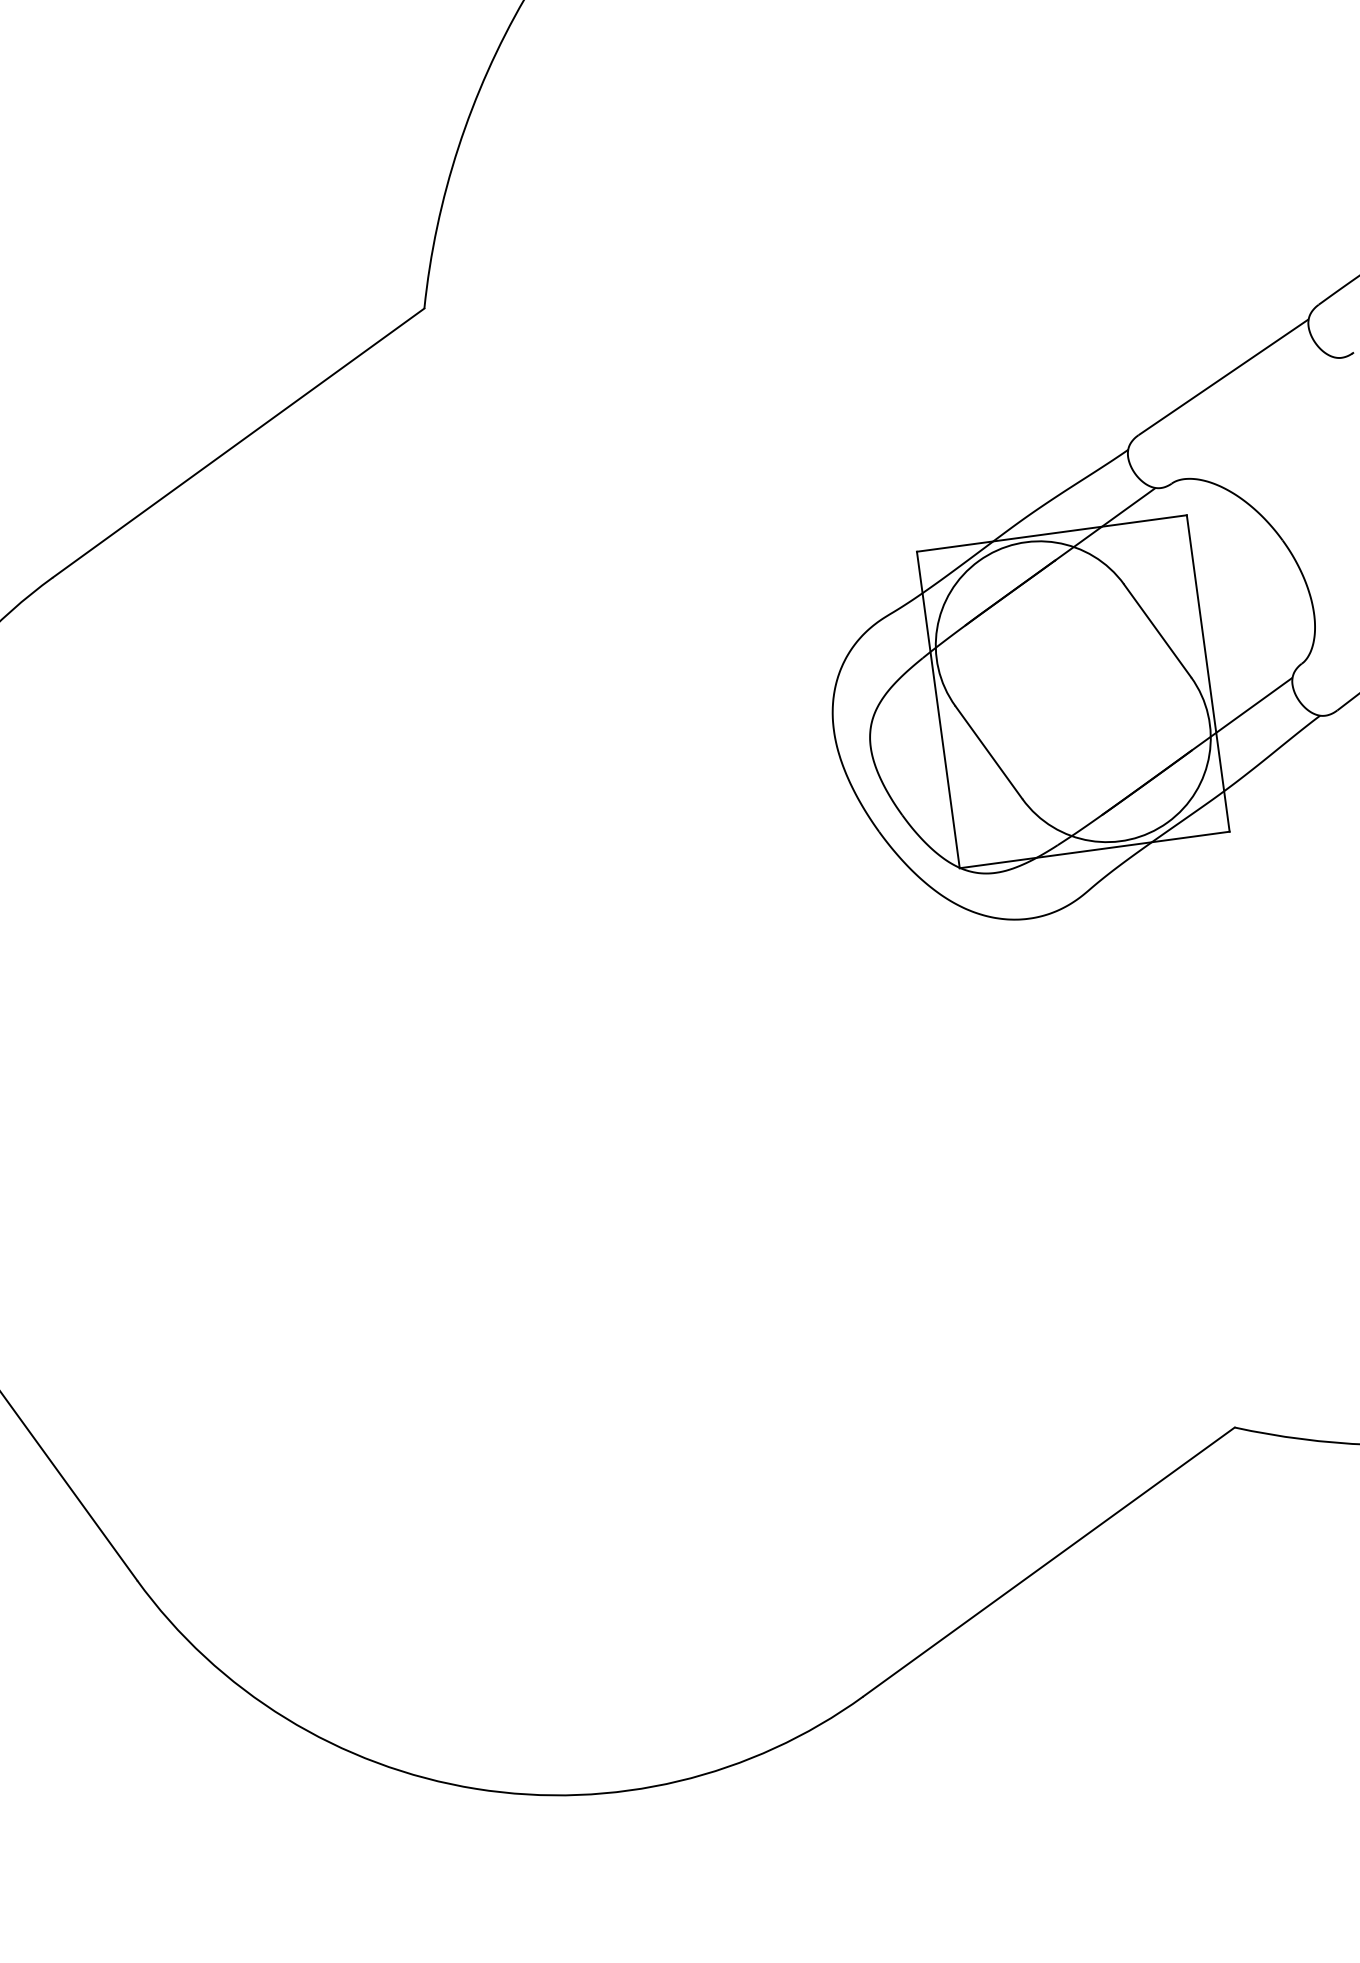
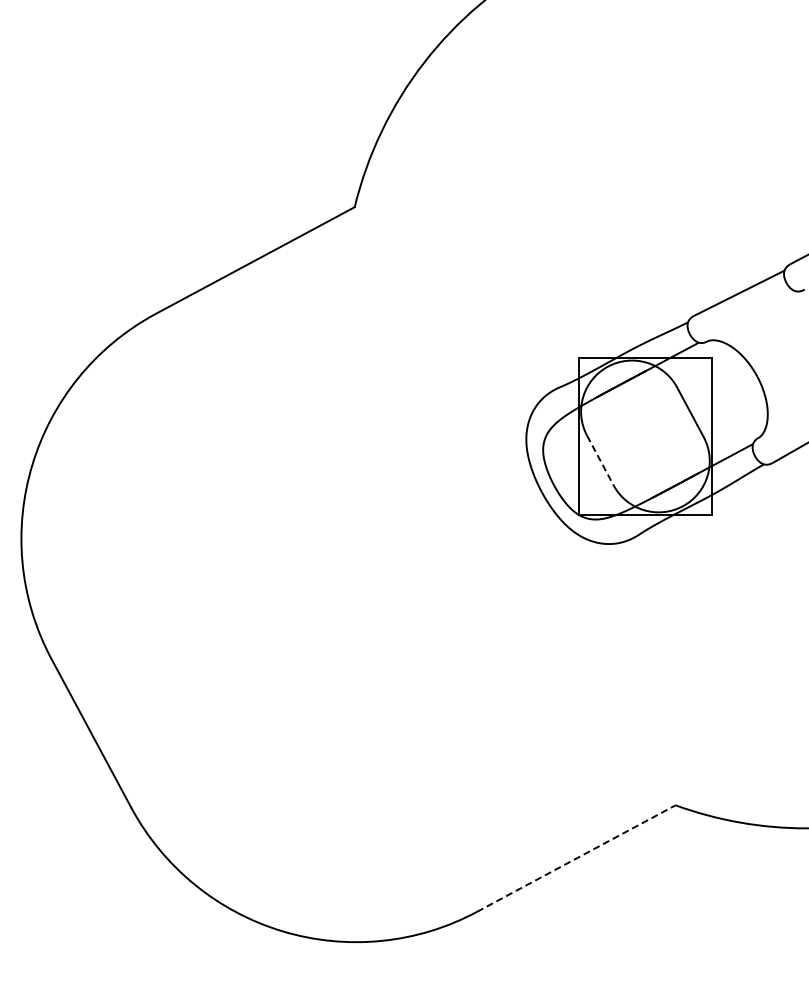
line: (989, 754) -> (600, 461), solid -> dashed
line: (1049, 1561) -> (576, 858), solid -> dashed

